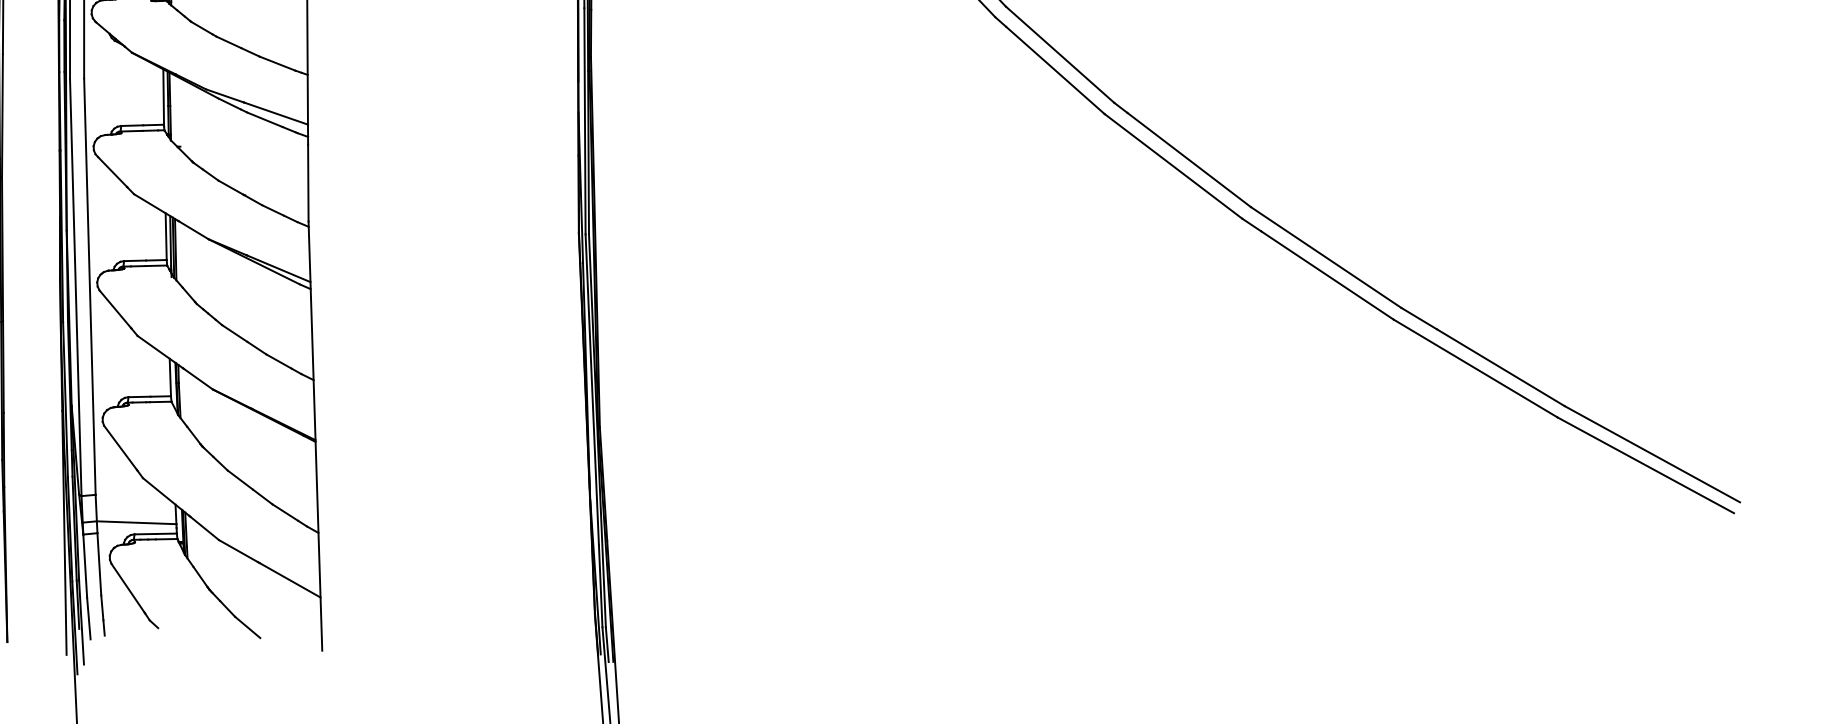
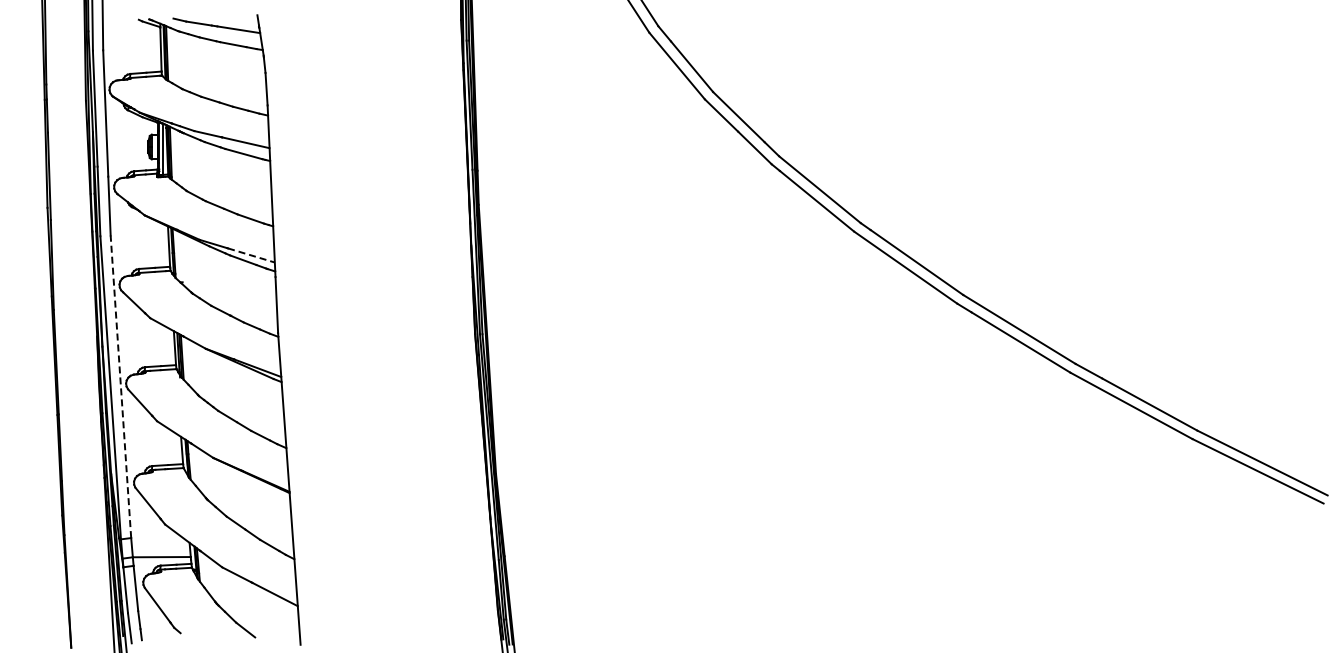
line: (276, 113) -> (251, 255), solid -> dashed
line: (89, 286) -> (120, 386), solid -> dashed

